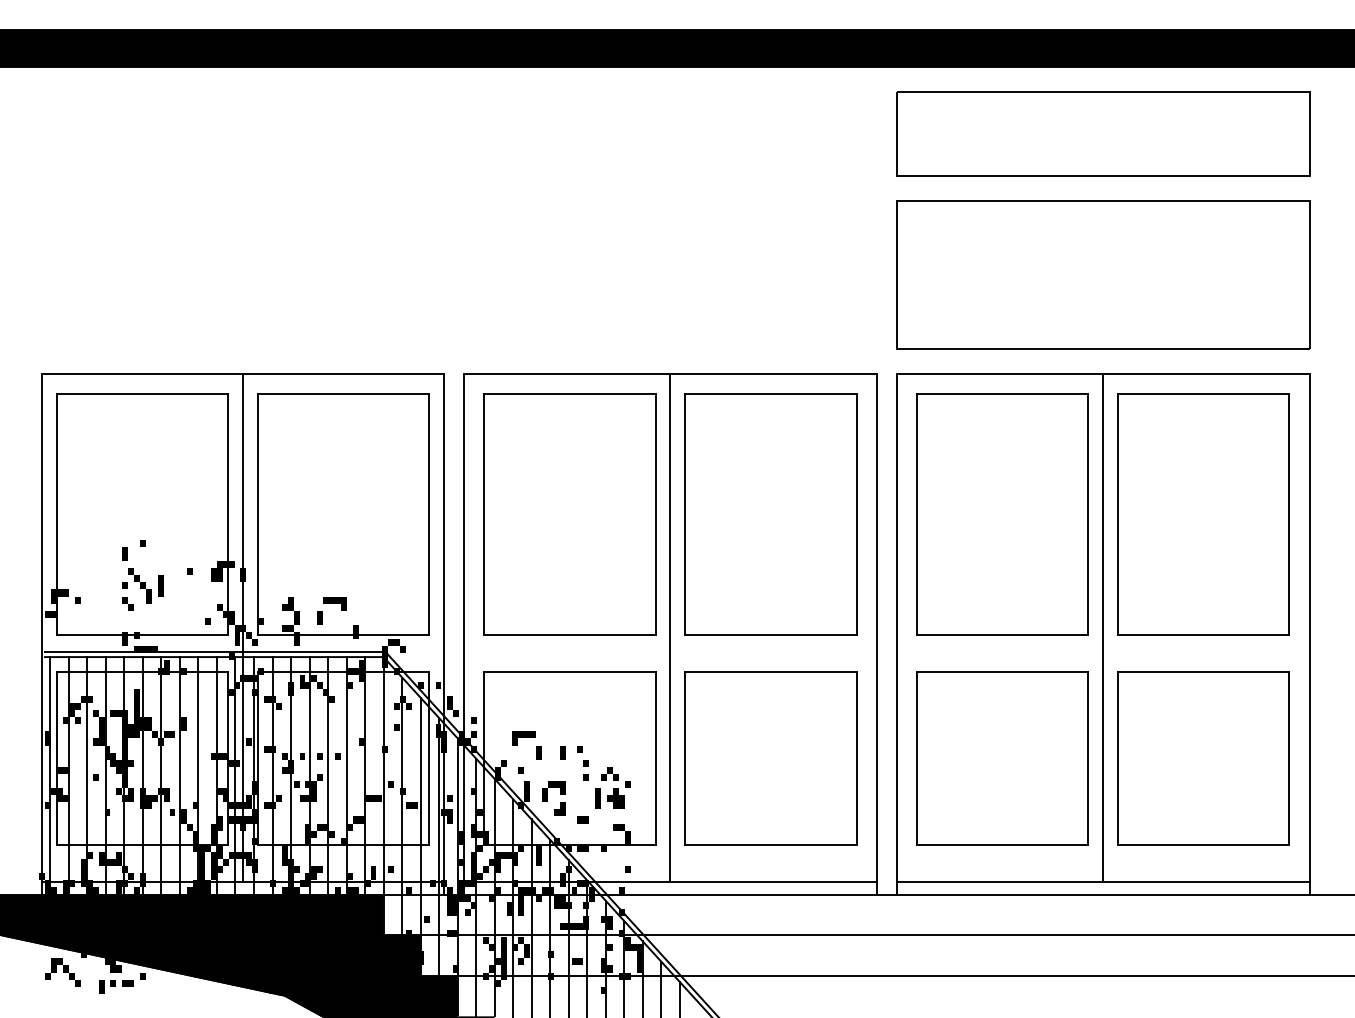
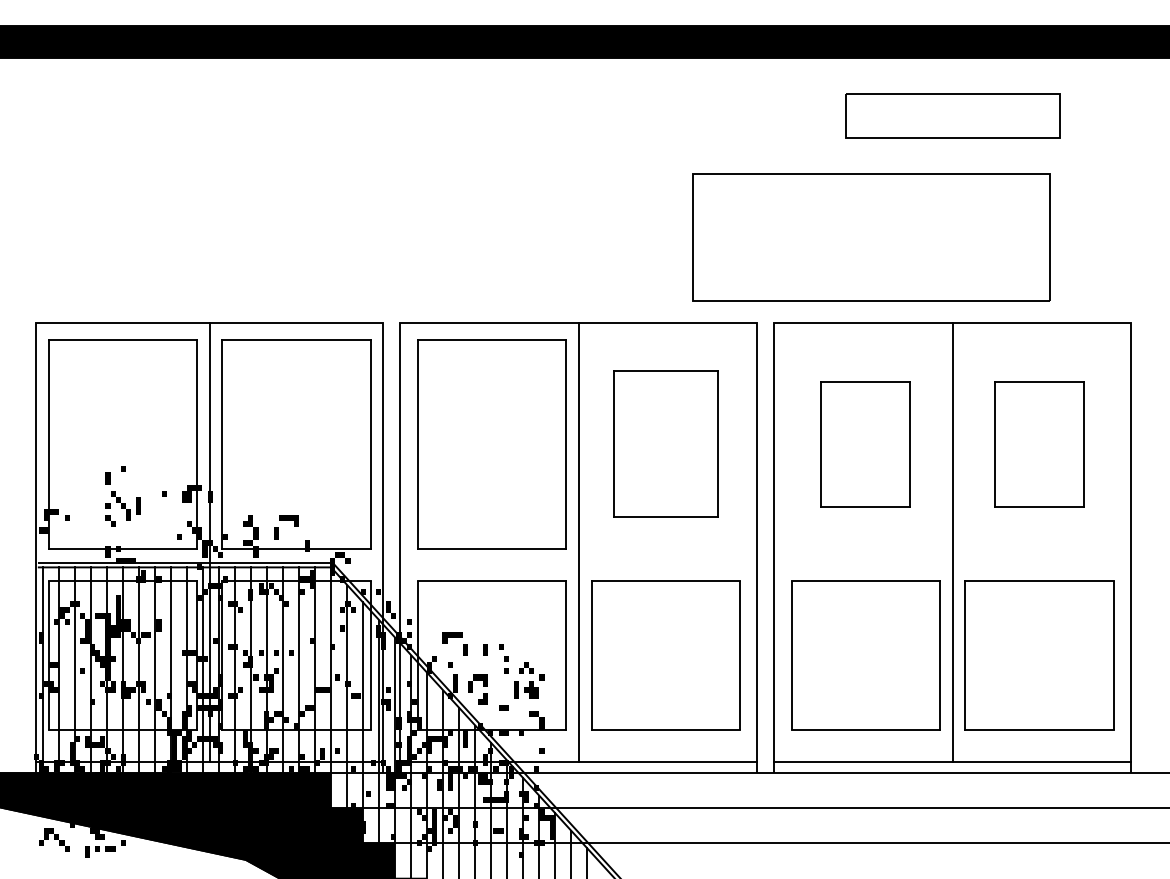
part: (1103, 133) -> (952, 115), size x0.6
part: (1103, 274) -> (871, 236), moved
part: (770, 514) -> (665, 444), size x0.7
part: (1002, 514) -> (865, 444), size x0.6
part: (1203, 514) -> (1039, 444), size x0.6

